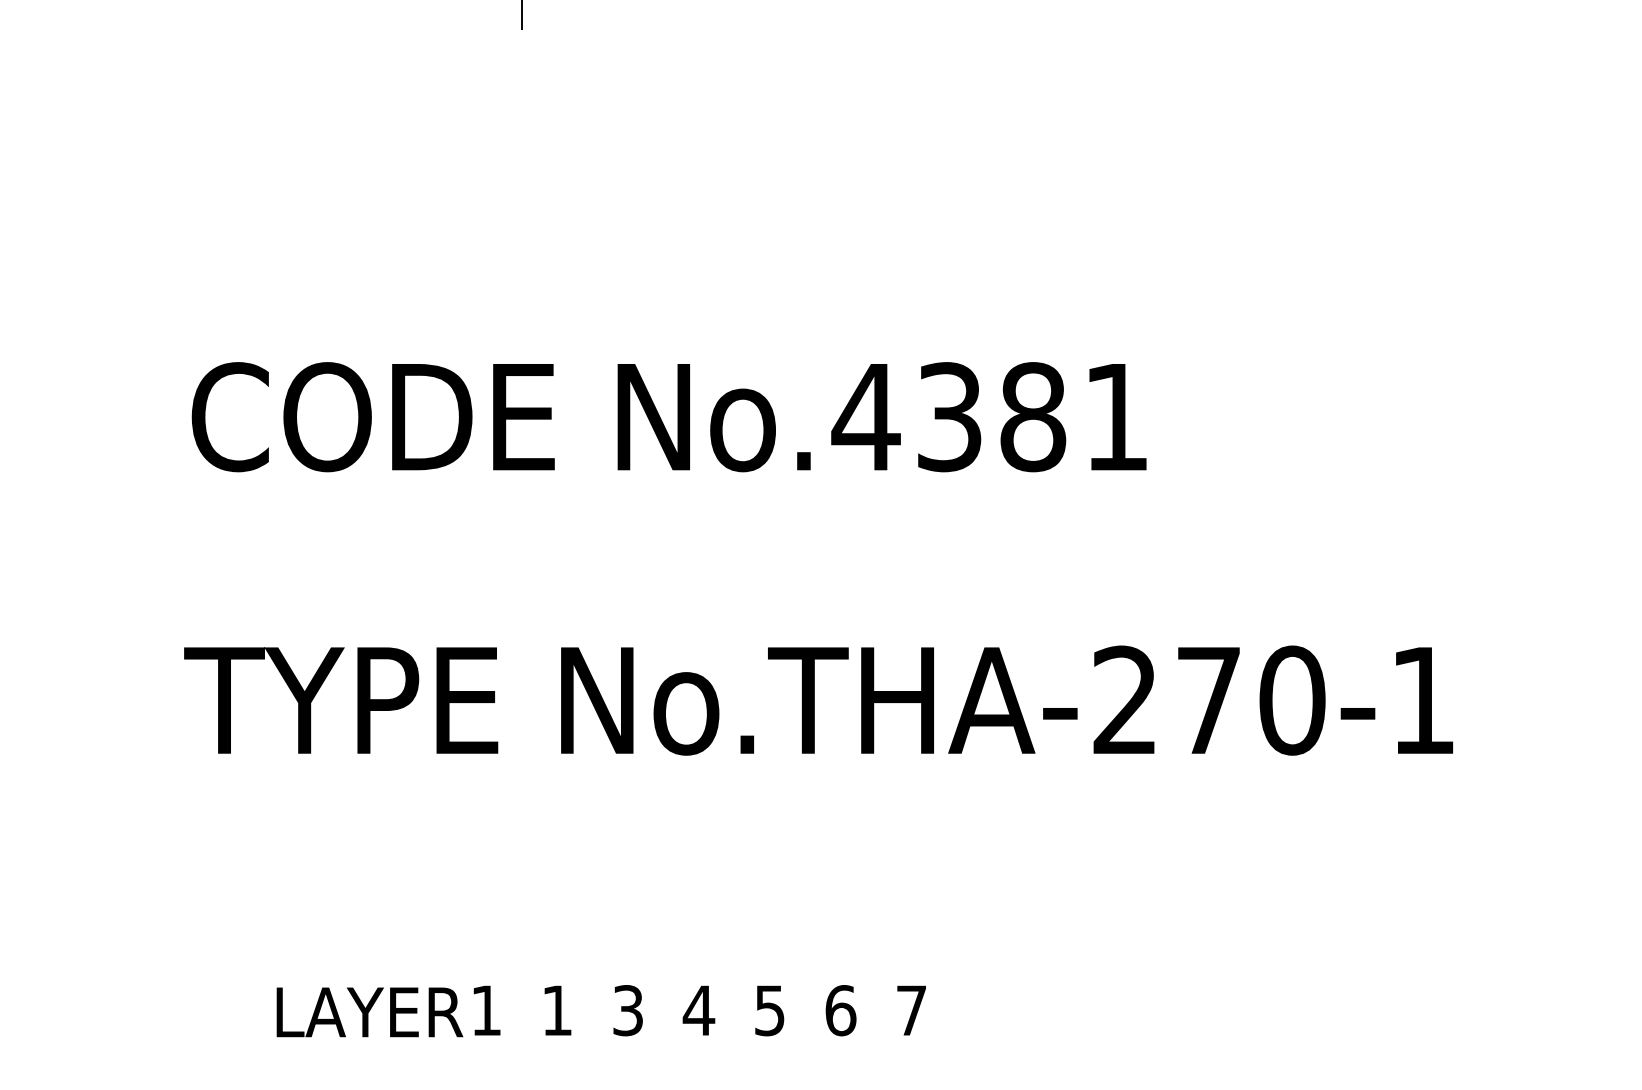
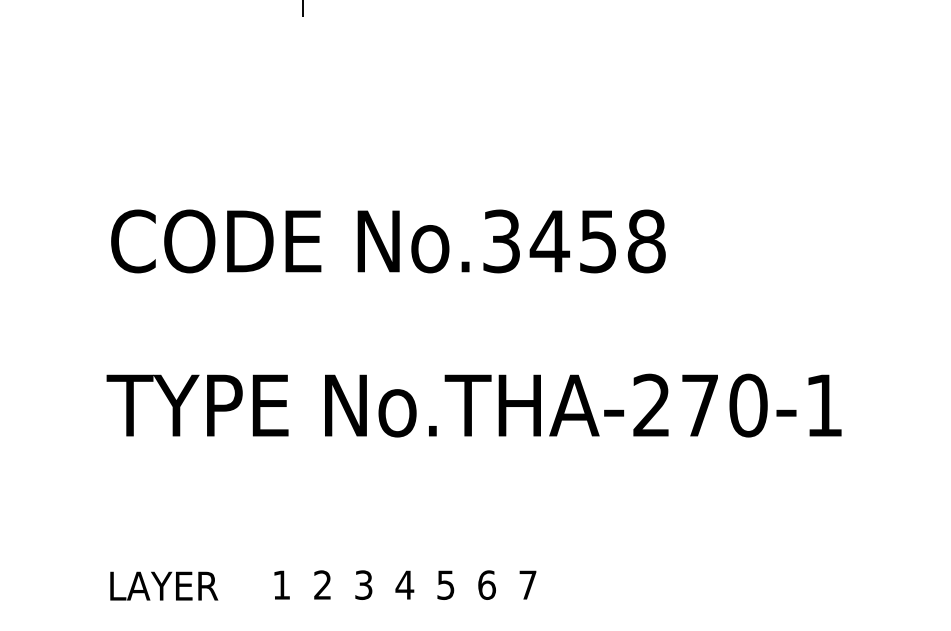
text: (990, 417) -> (573, 241), No.4381 -> No.3458
text: (556, 1009) -> (322, 584), 1 -> 2
text: (370, 1011) -> (164, 585), moved

